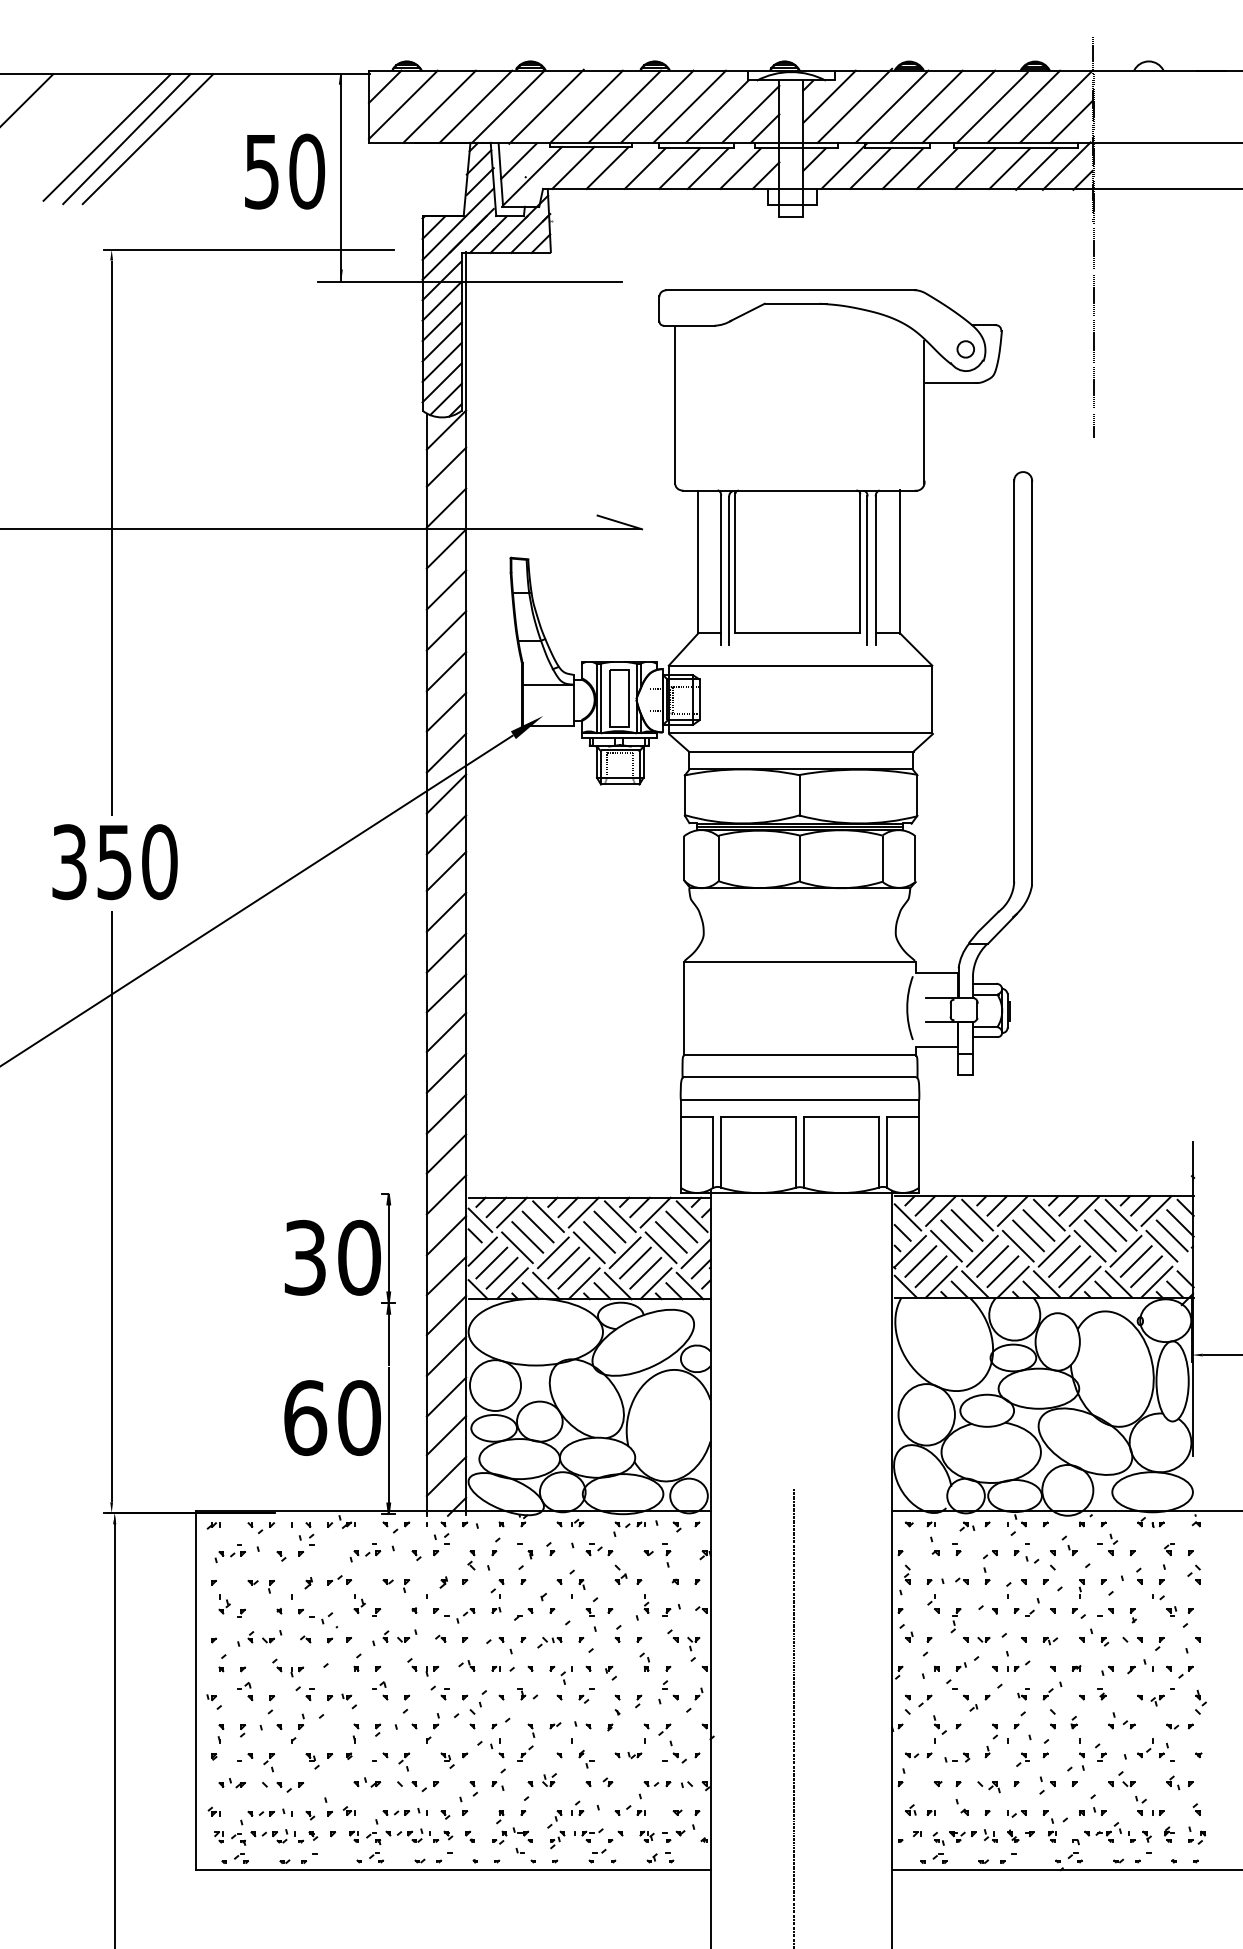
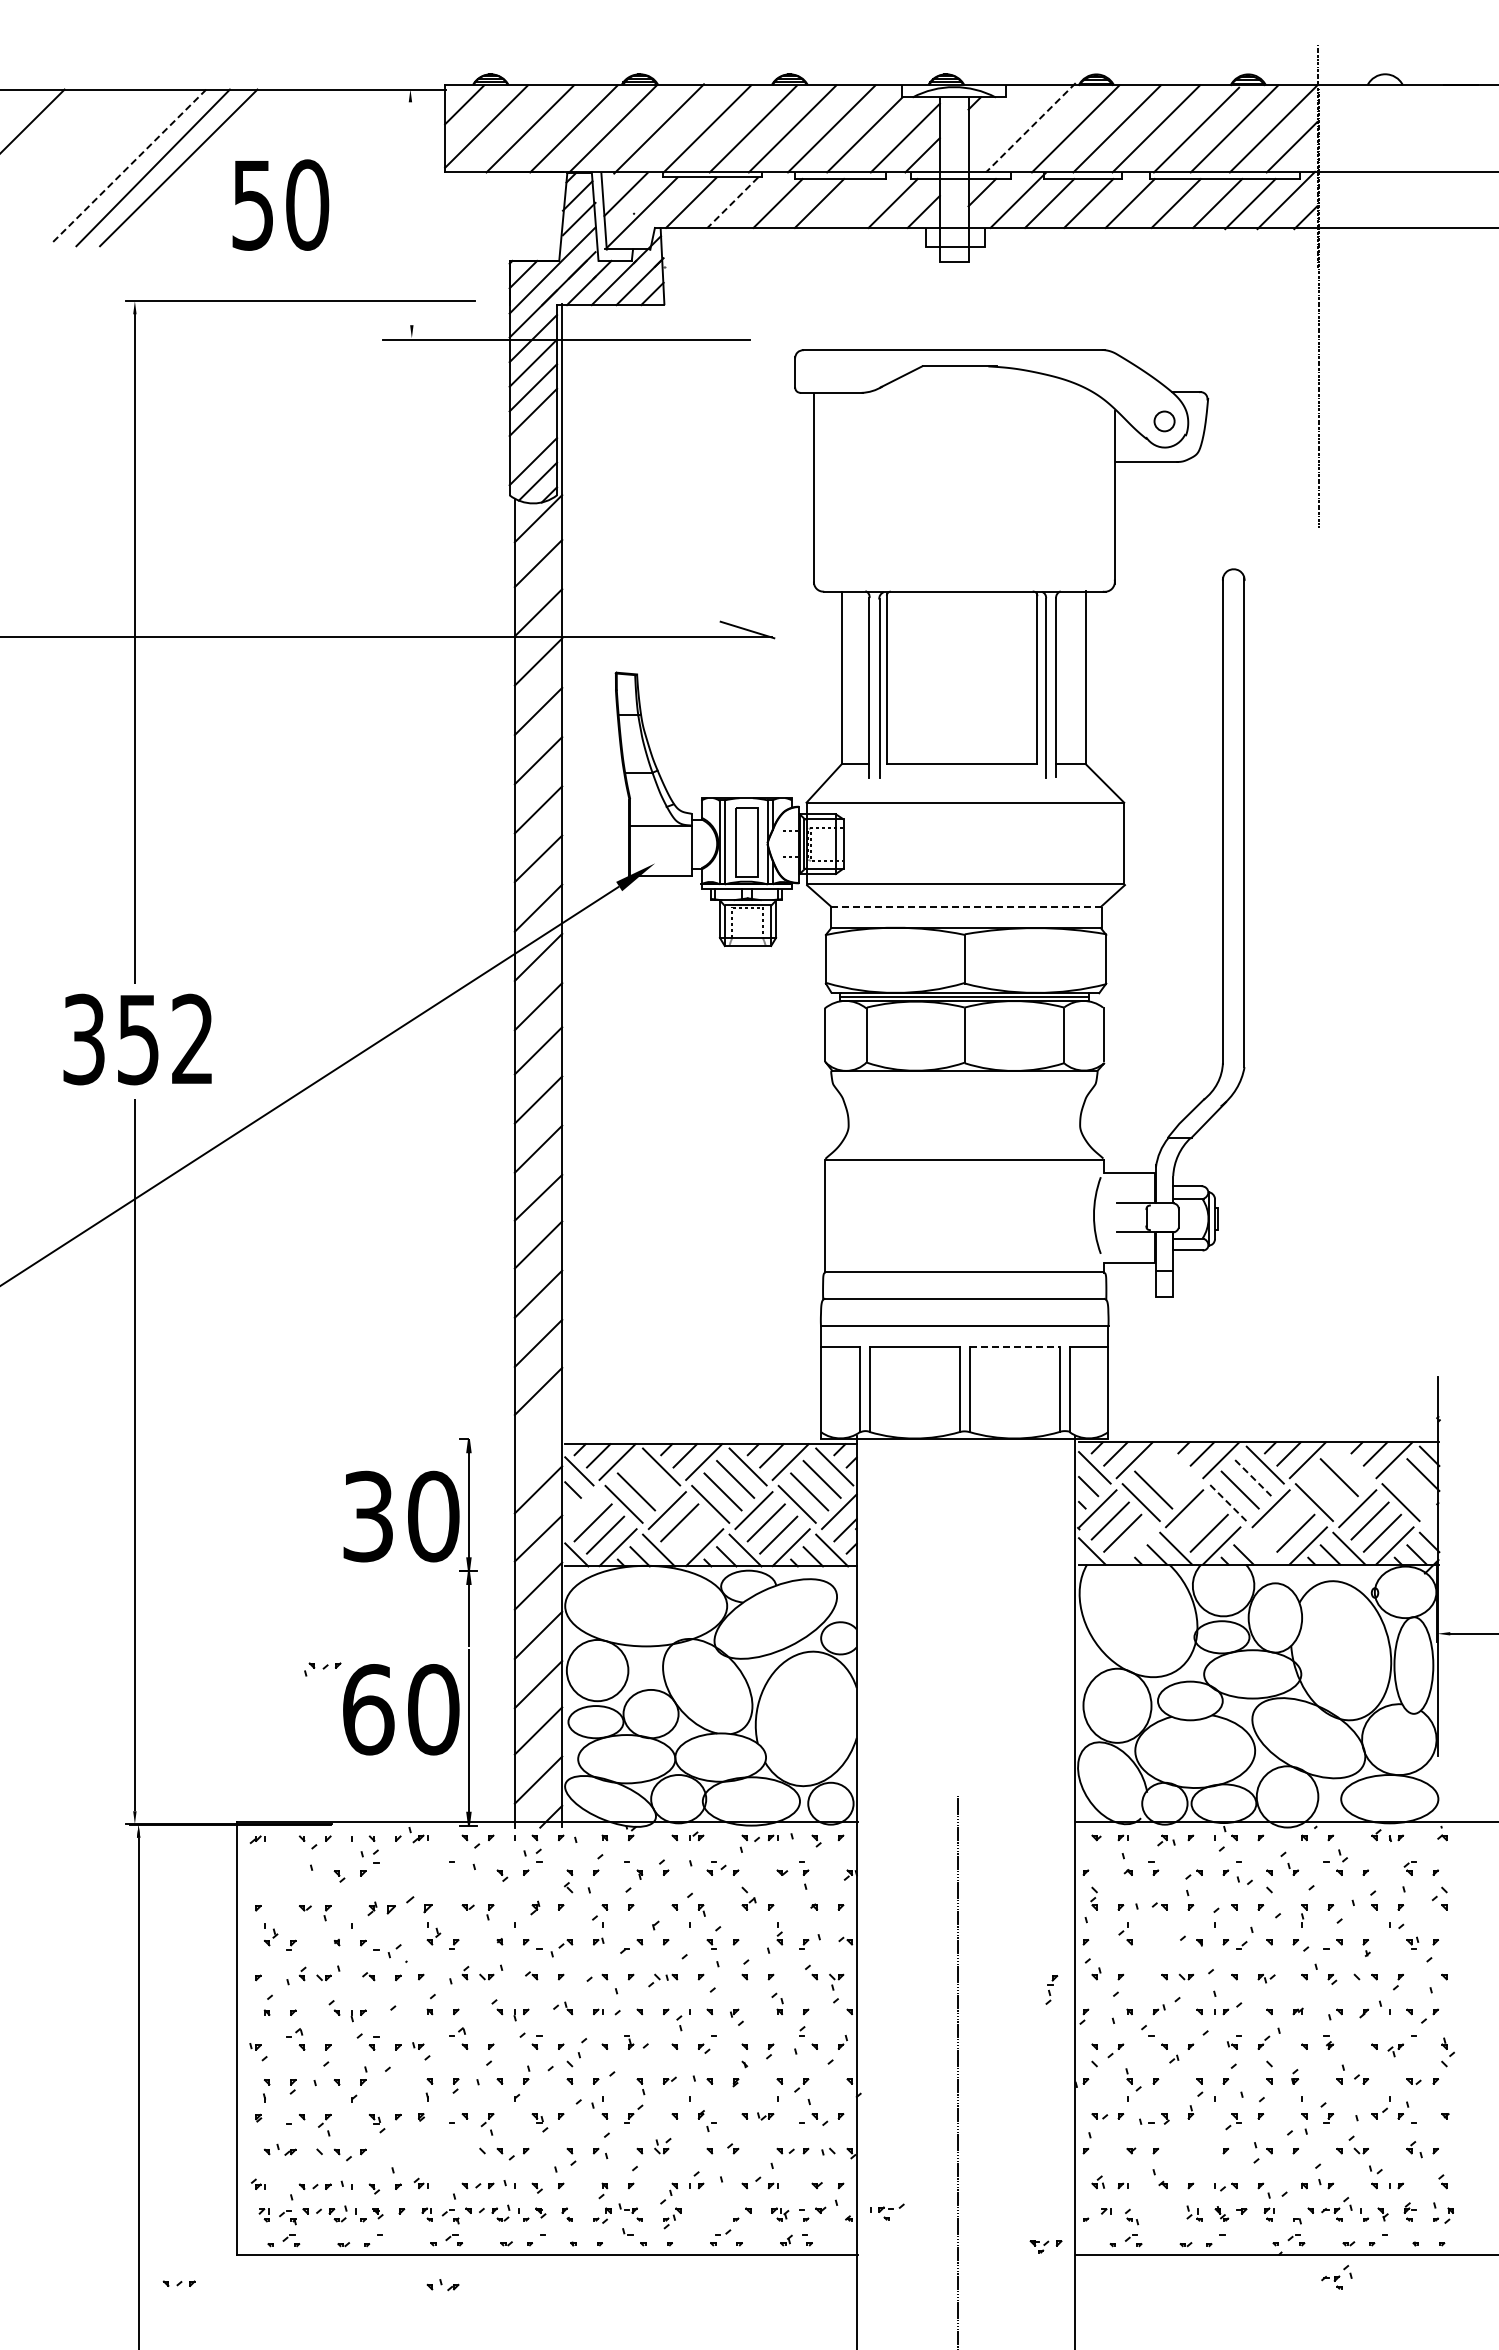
line: (828, 96) -> (999, 116), removed
line: (854, 106) -> (1030, 128), solid -> dashed
line: (107, 137) -> (129, 166), solid -> dashed
line: (607, 167) -> (732, 202), solid -> dashed
line: (707, 168) -> (853, 203), removed
text: (284, 171) -> (280, 204), moved
line: (341, 177) -> (411, 214), removed
line: (442, 361) -> (533, 436), removed
line: (802, 751) -> (967, 906), solid -> dashed
text: (159, 862) -> (192, 1039), 350 -> 352
line: (842, 1117) -> (1015, 1347), solid -> dashed
line: (446, 1194) -> (538, 1440), removed
line: (977, 1214) -> (1178, 1464), removed
line: (1120, 1214) -> (1351, 1464), removed
line: (966, 1225) -> (1165, 1477), removed
line: (1038, 1225) -> (1252, 1477), solid -> dashed
line: (537, 1226) -> (648, 1478), removed
line: (1100, 1235) -> (1326, 1489), removed
line: (1171, 1235) -> (1412, 1489), removed
line: (1018, 1246) -> (1227, 1502), solid -> dashed
line: (482, 1251) -> (582, 1509), removed
line: (992, 1261) -> (1196, 1520), removed
line: (1064, 1261) -> (1283, 1520), removed
line: (573, 1272) -> (691, 1534), removed
line: (940, 1281) -> (1134, 1545), removed
line: (1047, 1284) -> (1262, 1548), removed
part: (229, 1553) -> (277, 1873), removed
part: (365, 1556) -> (322, 1669), moved
part: (339, 1580) -> (409, 1905), size x1.6
part: (955, 1620) -> (1051, 1989), moved
part: (366, 1782) -> (442, 2285), moved
part: (988, 1786) -> (1192, 2154), removed
part: (589, 1835) -> (887, 2211), moved
part: (962, 1836) -> (1045, 2246), moved
part: (1108, 1889) -> (1336, 2277), added
part: (147, 1894) -> (178, 2283), added

